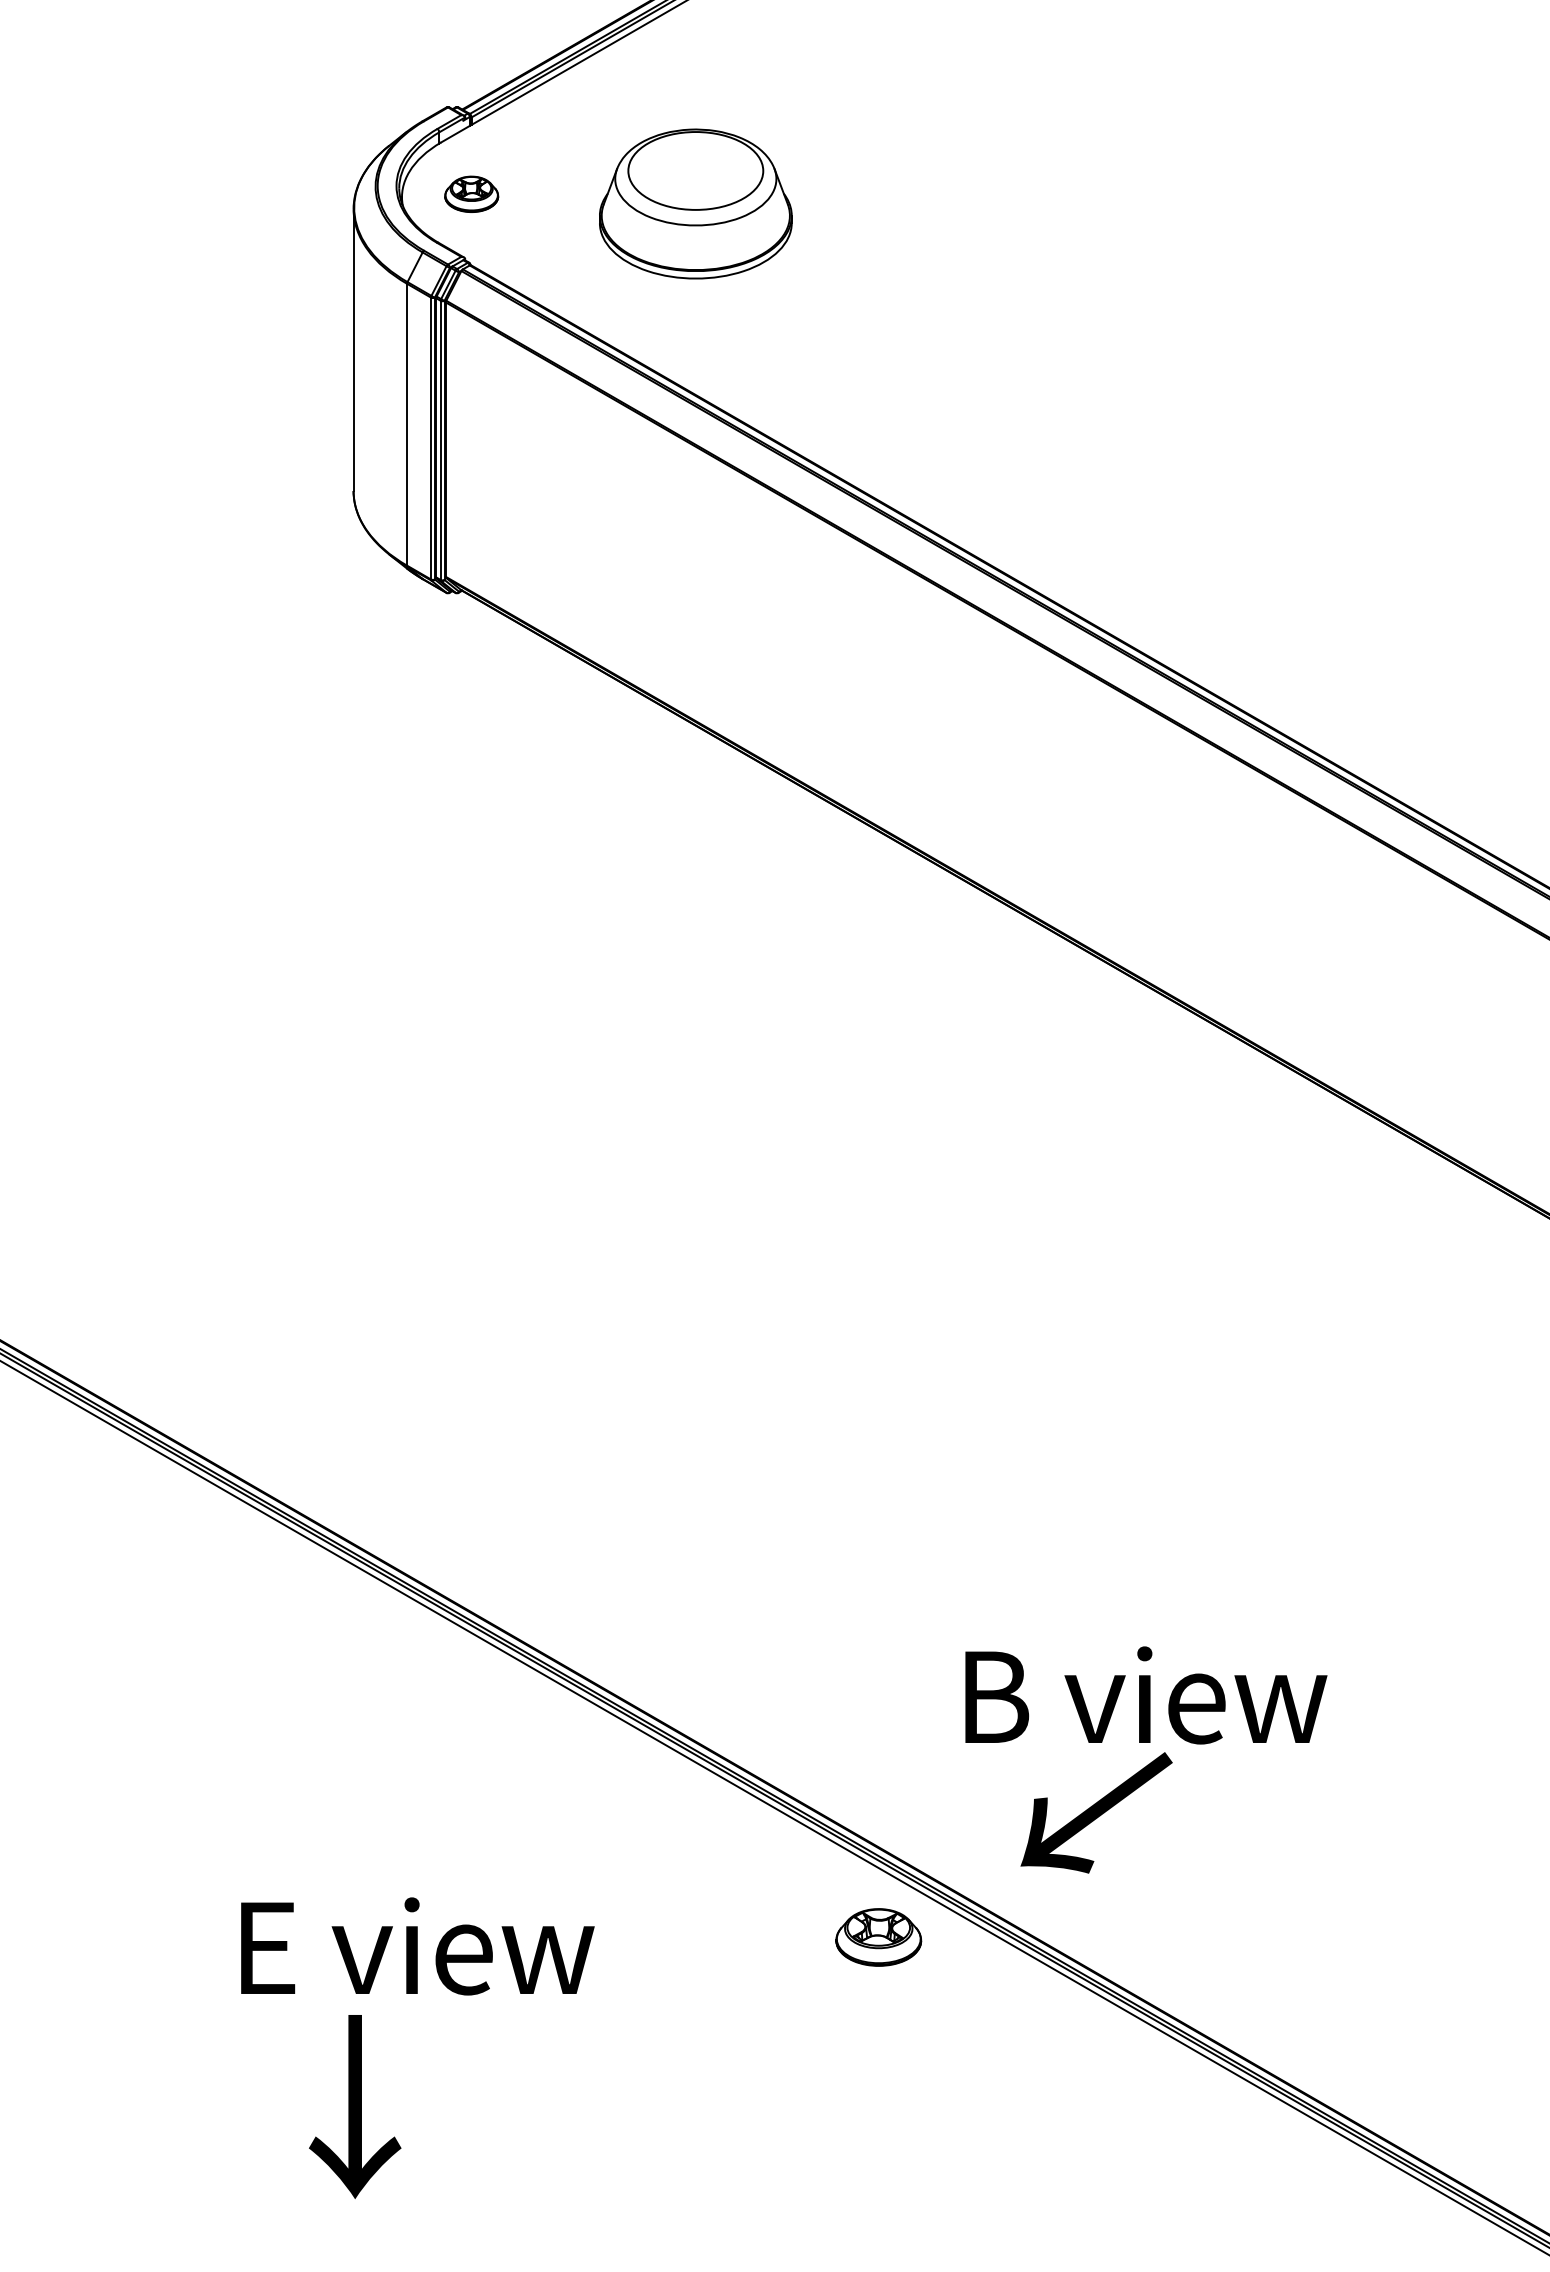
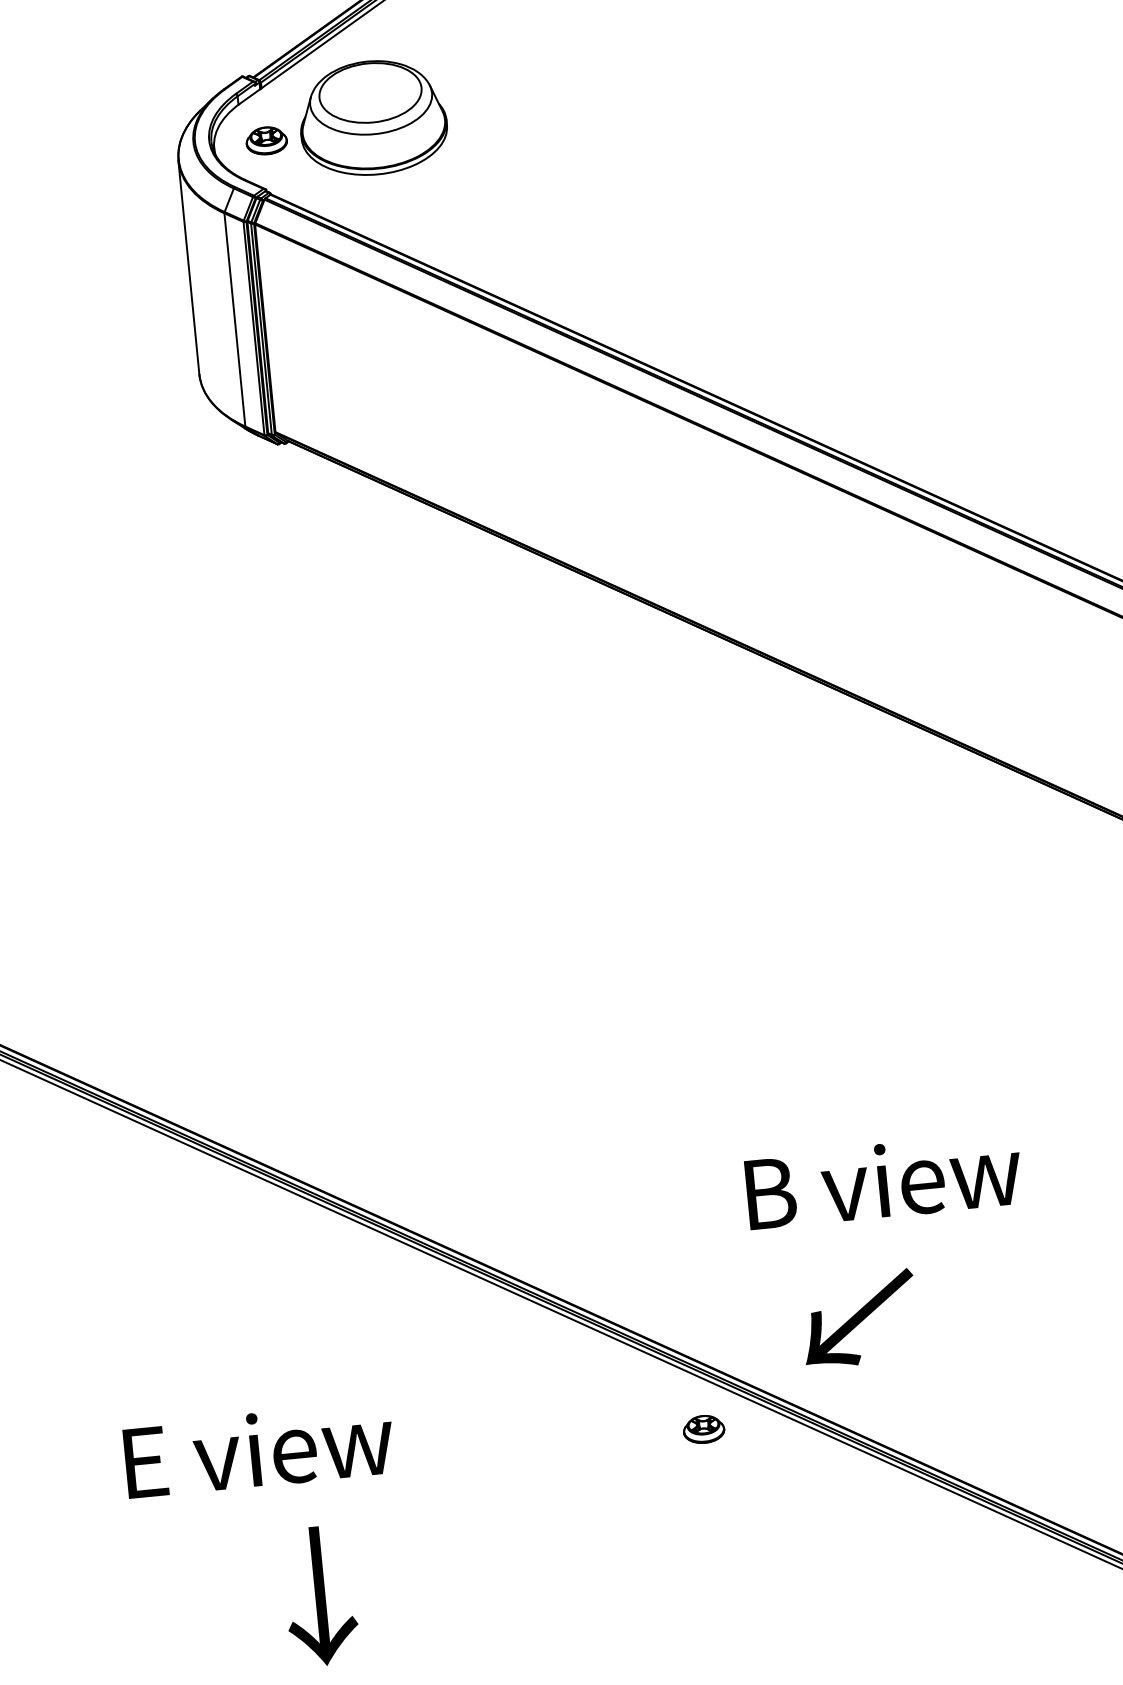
part: (695, 203) -> (372, 117), moved
text: (1146, 1695) -> (884, 1181), moved
part: (878, 1937) -> (703, 1429), size x0.62
text: (417, 1946) -> (258, 1450), moved

